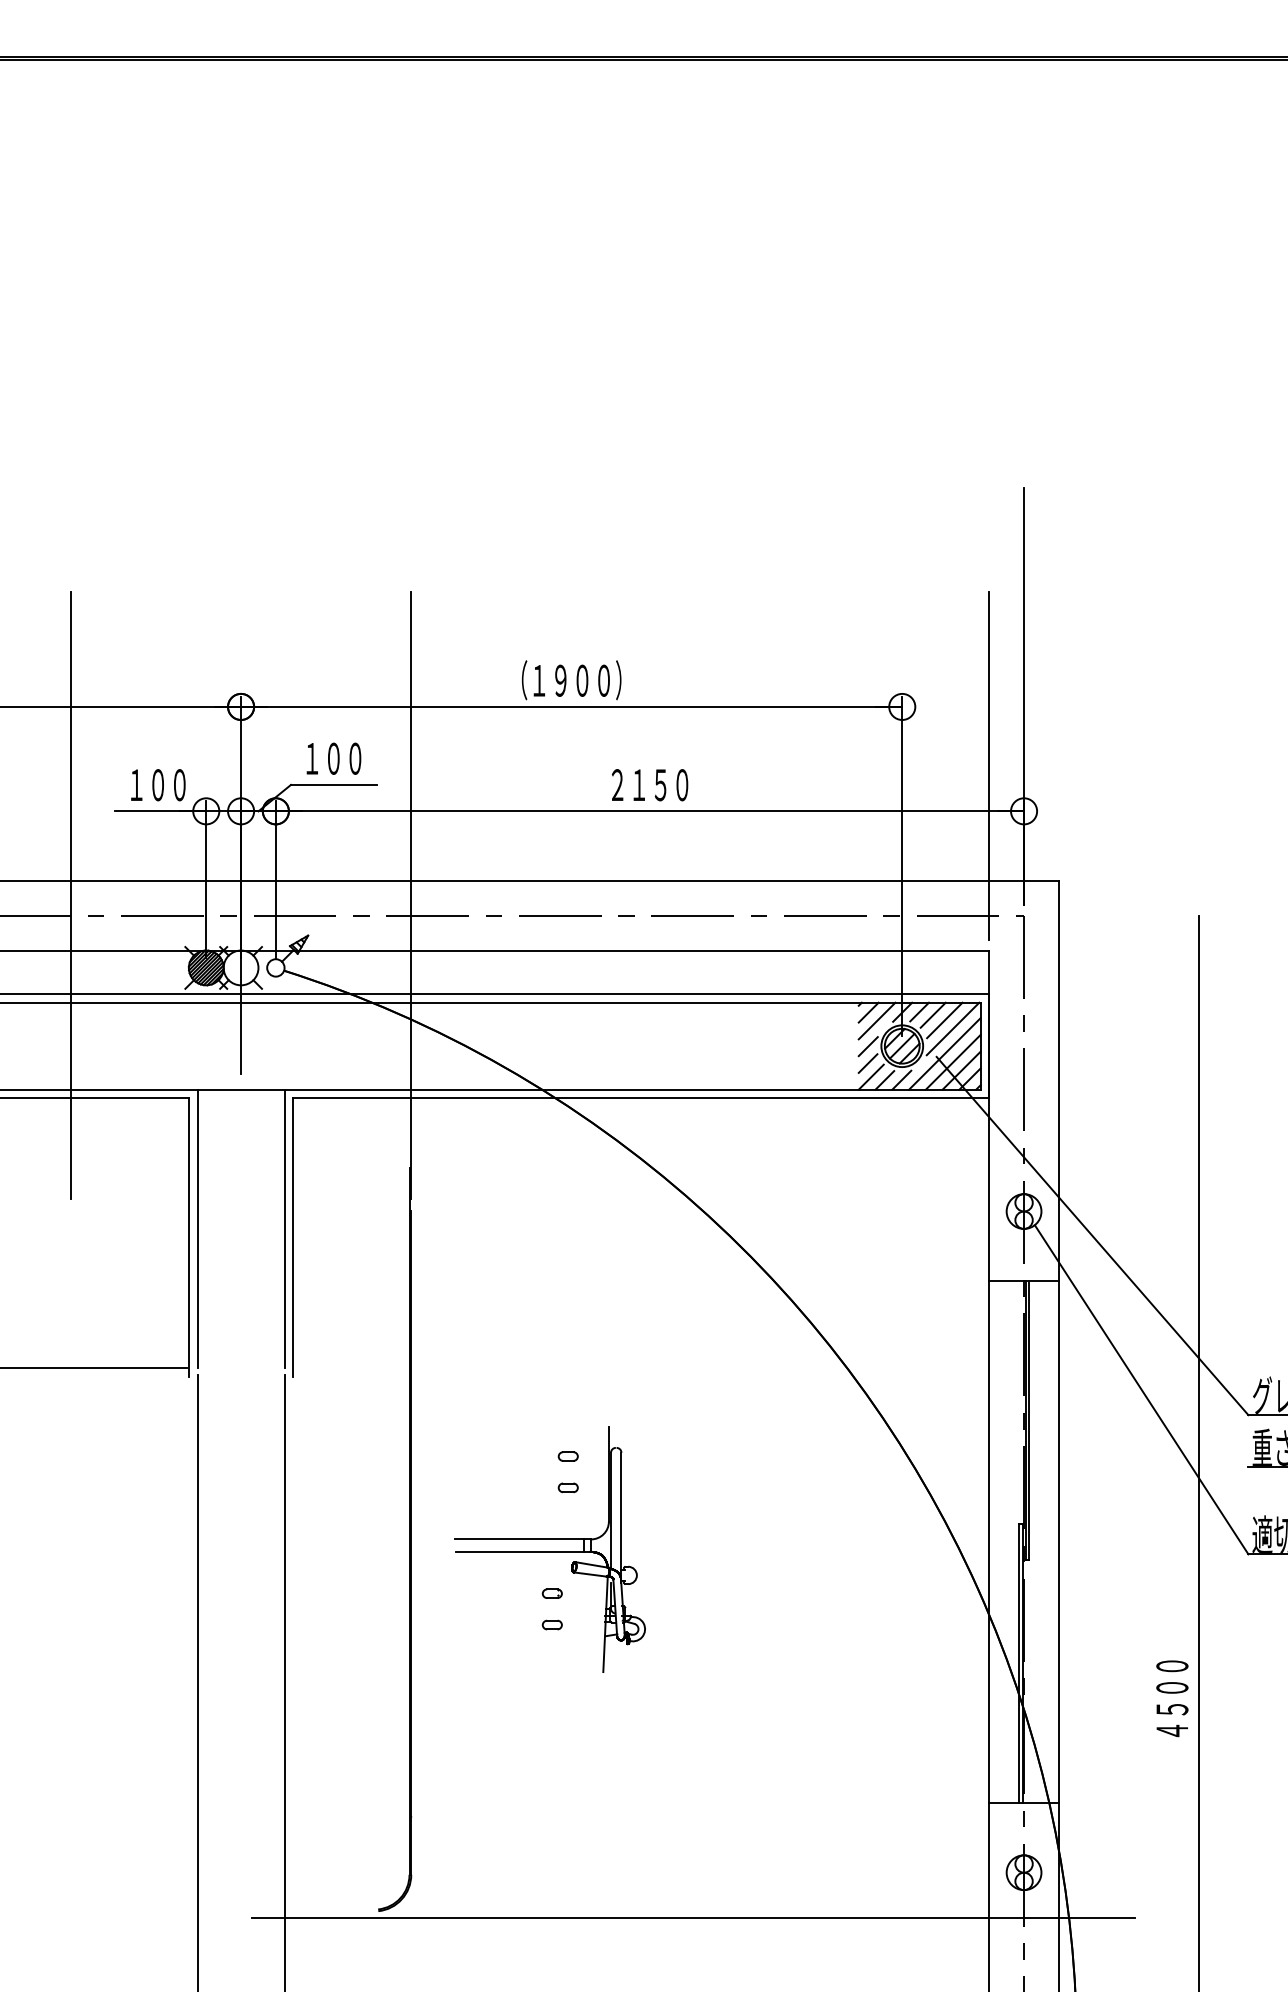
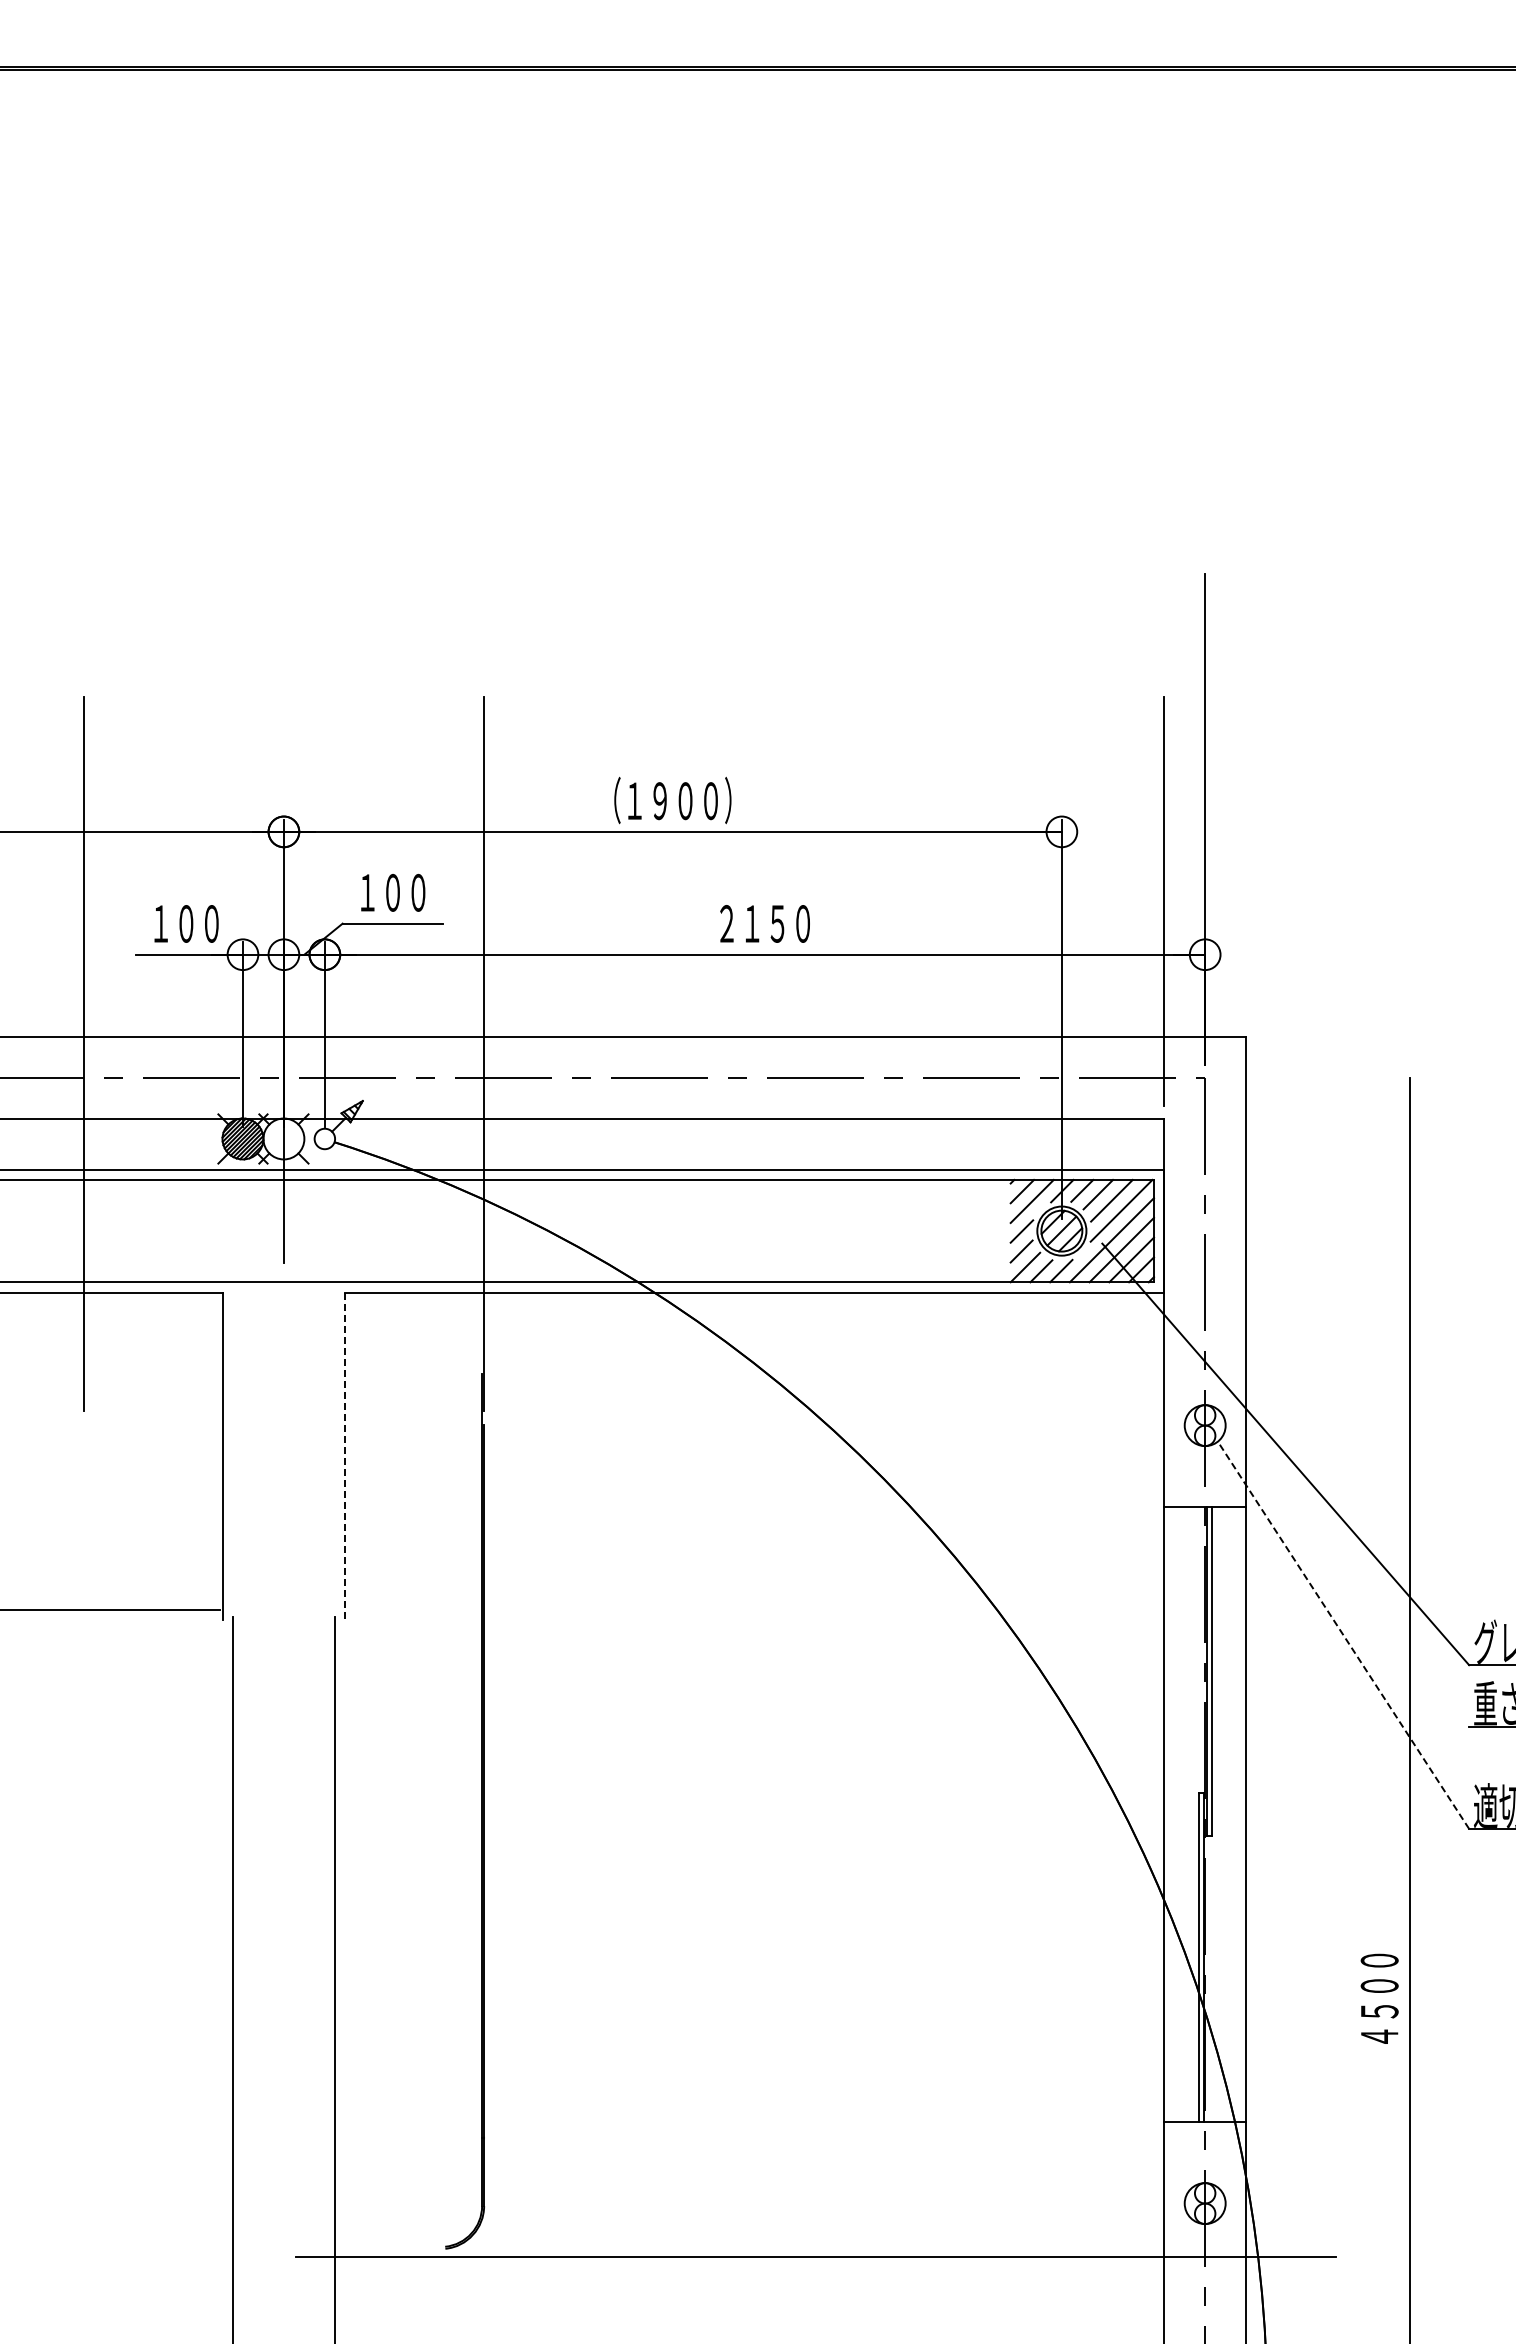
line: (197, 1228) -> (232, 1445), removed
line: (284, 1228) -> (335, 1445), removed
line: (293, 1237) -> (345, 1456), solid -> dashed
line: (1141, 1389) -> (1343, 1635), solid -> dashed
part: (550, 1549) -> (647, 1823), removed

